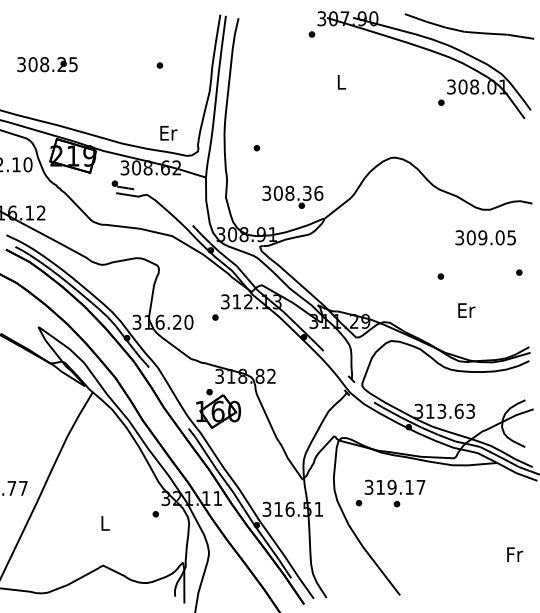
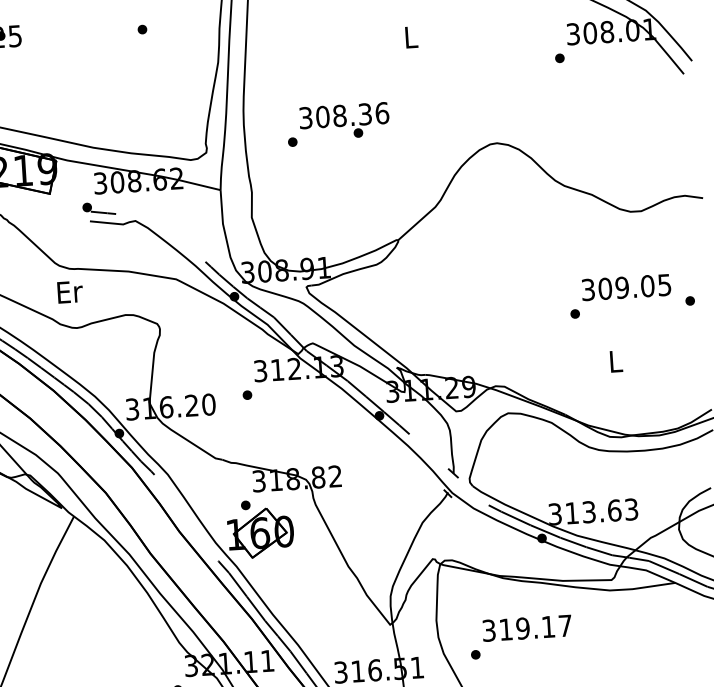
text: (168, 133) -> (69, 292), moved
text: (292, 196) -> (343, 120), moved
text: (485, 237) -> (626, 287), moved
text: (466, 310) -> (616, 361), Er -> L
part: (396, 504) -> (531, 653), removed

